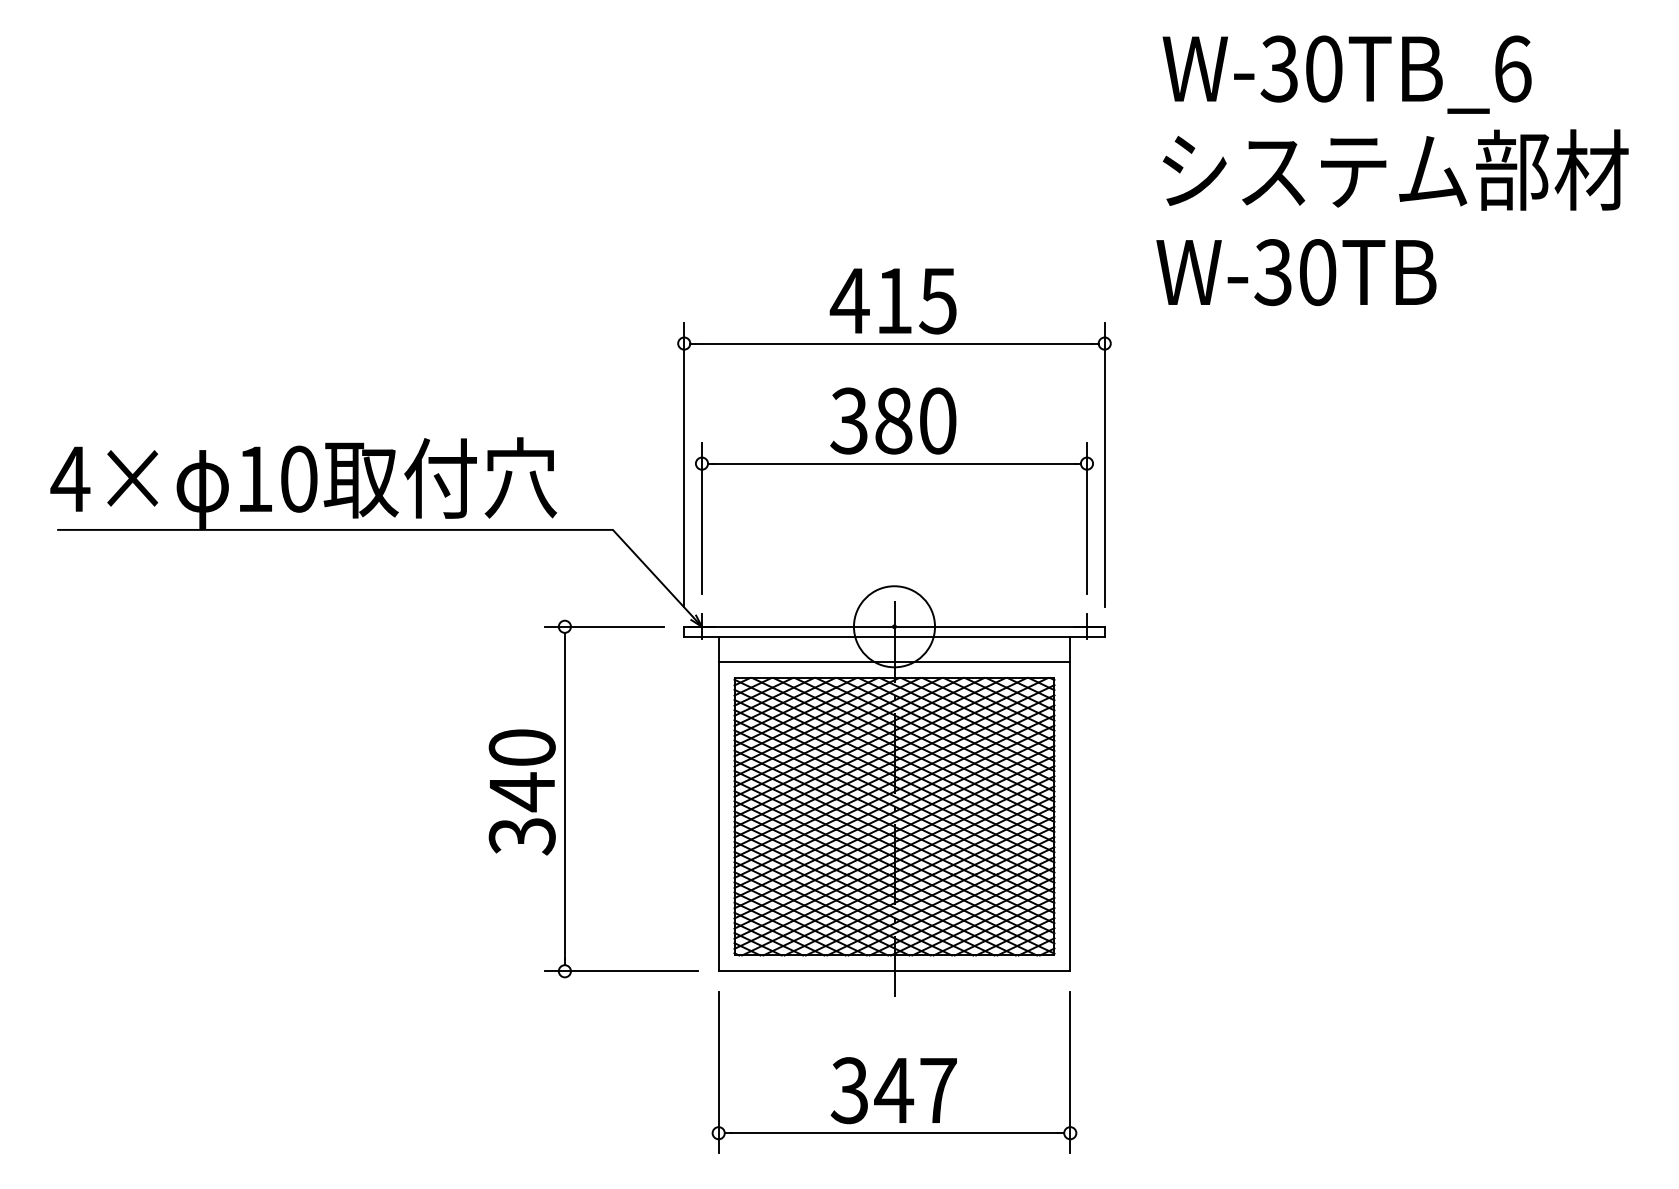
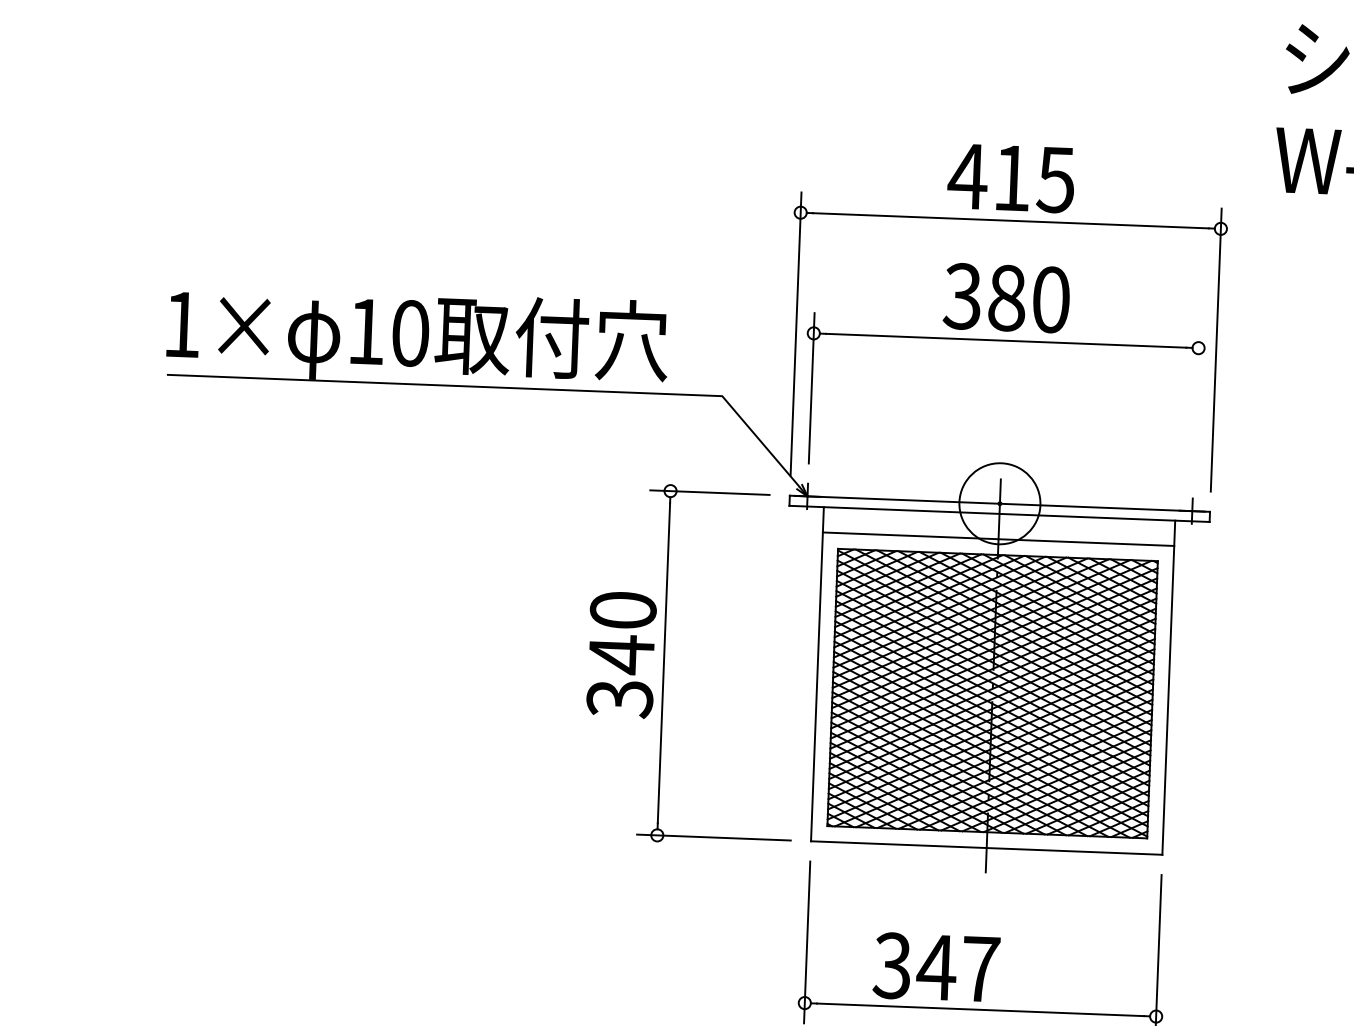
text: (70, 478) -> (182, 323), 4× -> 1×
line: (1087, 518) -> (1196, 402), removed
text: (893, 1090) -> (936, 967), moved

